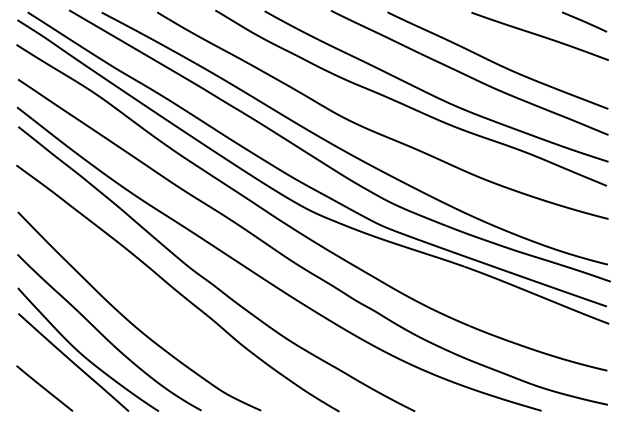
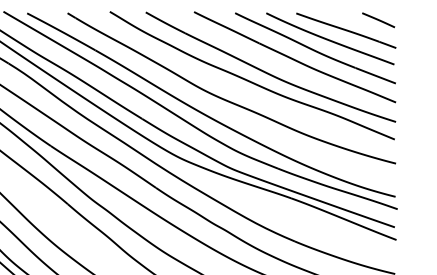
curve: (517, 48) -> (329, 39), added

